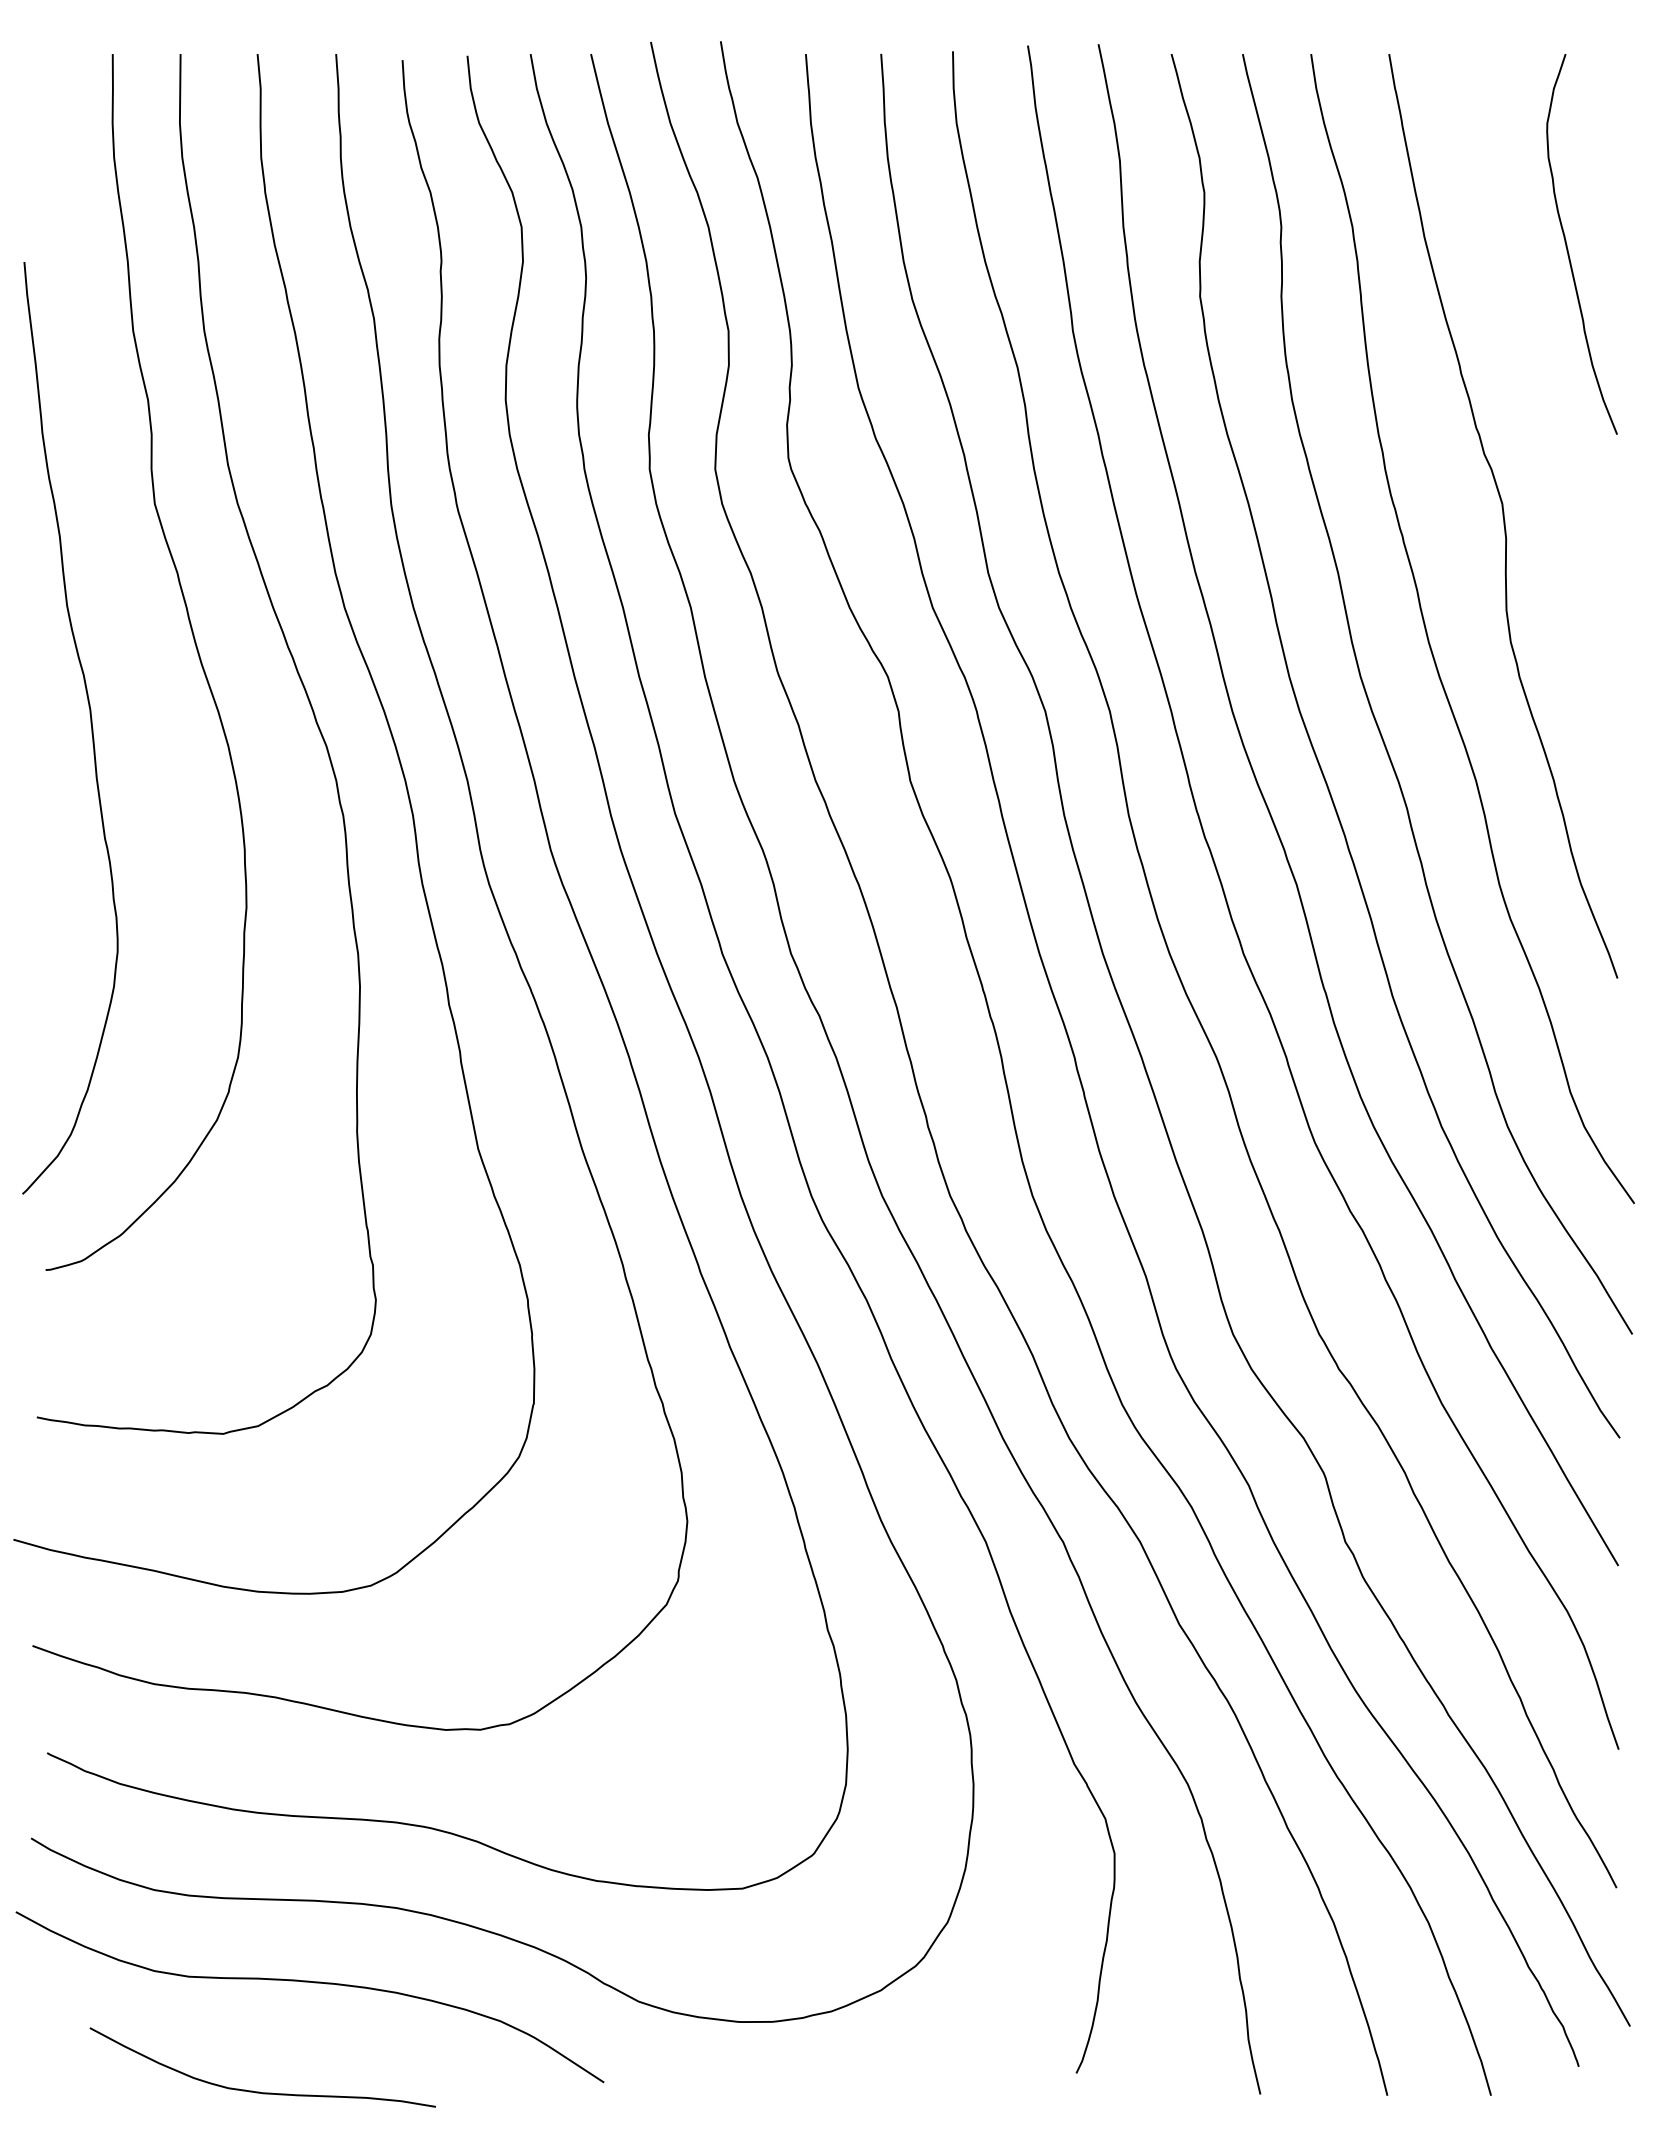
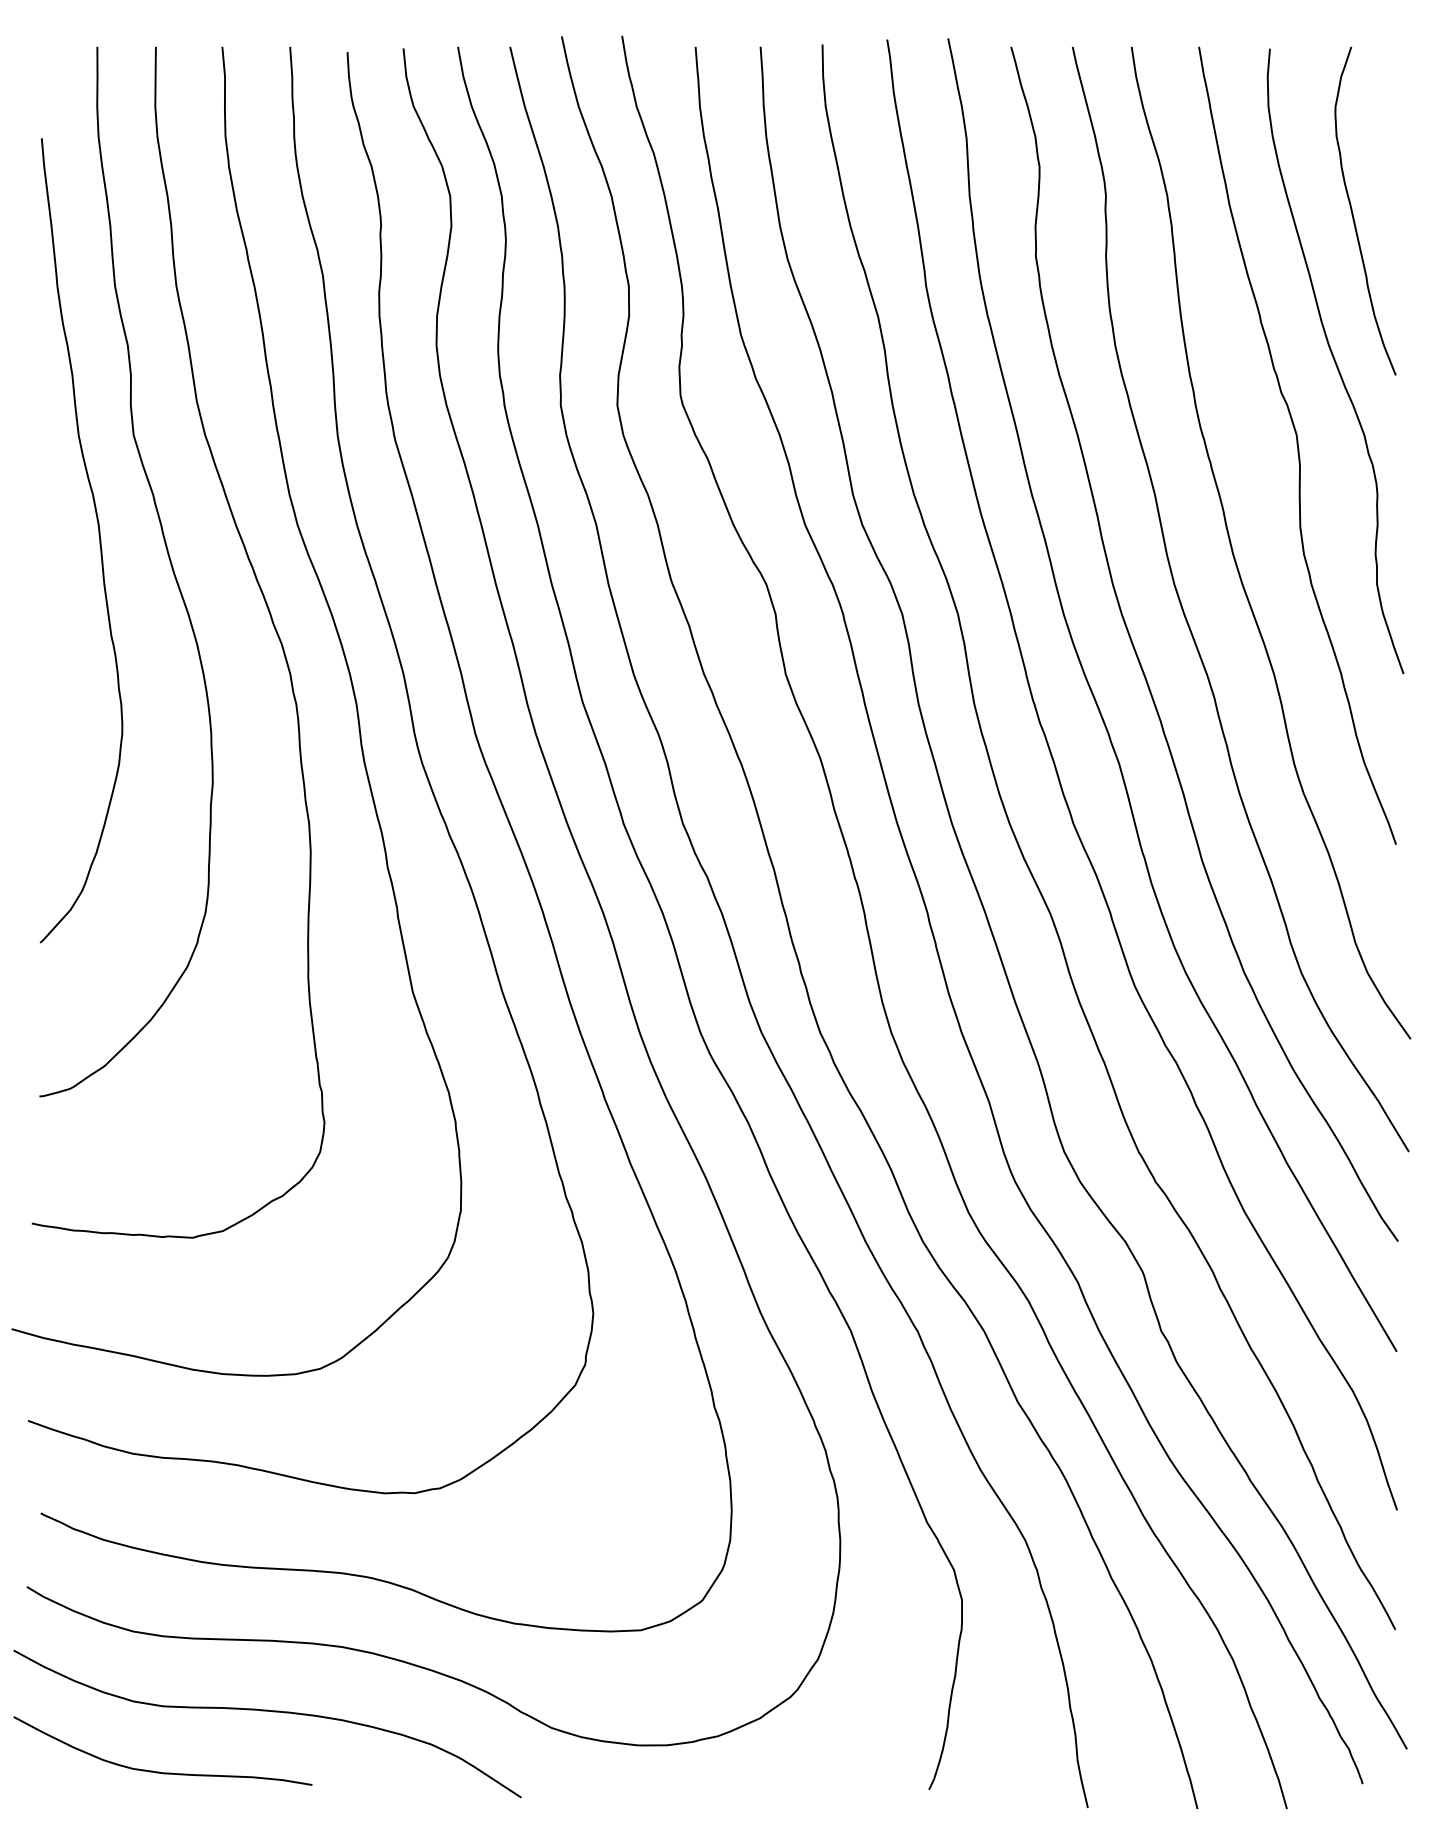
curve: (1546, 418) -> (1334, 361), added
curve: (90, 724) -> (98, 537), moved
curve: (259, 2091) -> (160, 1771), moved

